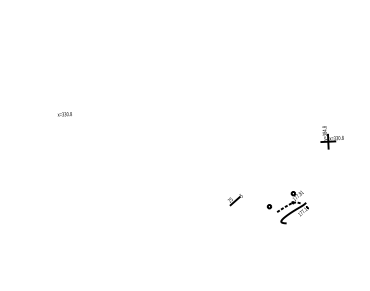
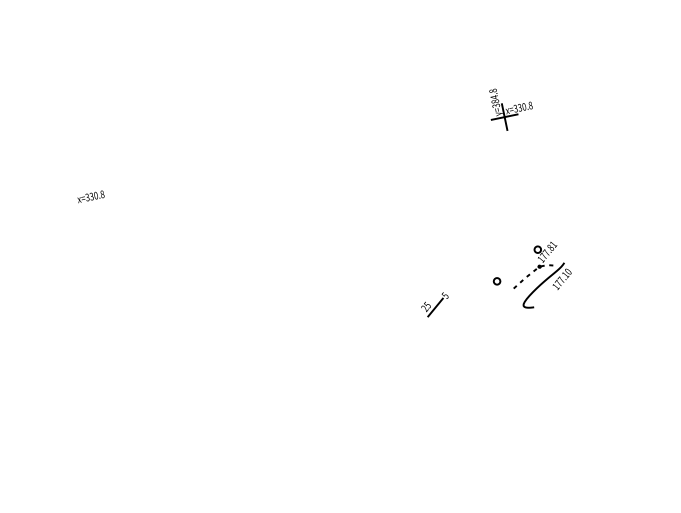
part: (331, 137) -> (509, 108), moved
part: (287, 207) -> (530, 277), moved

